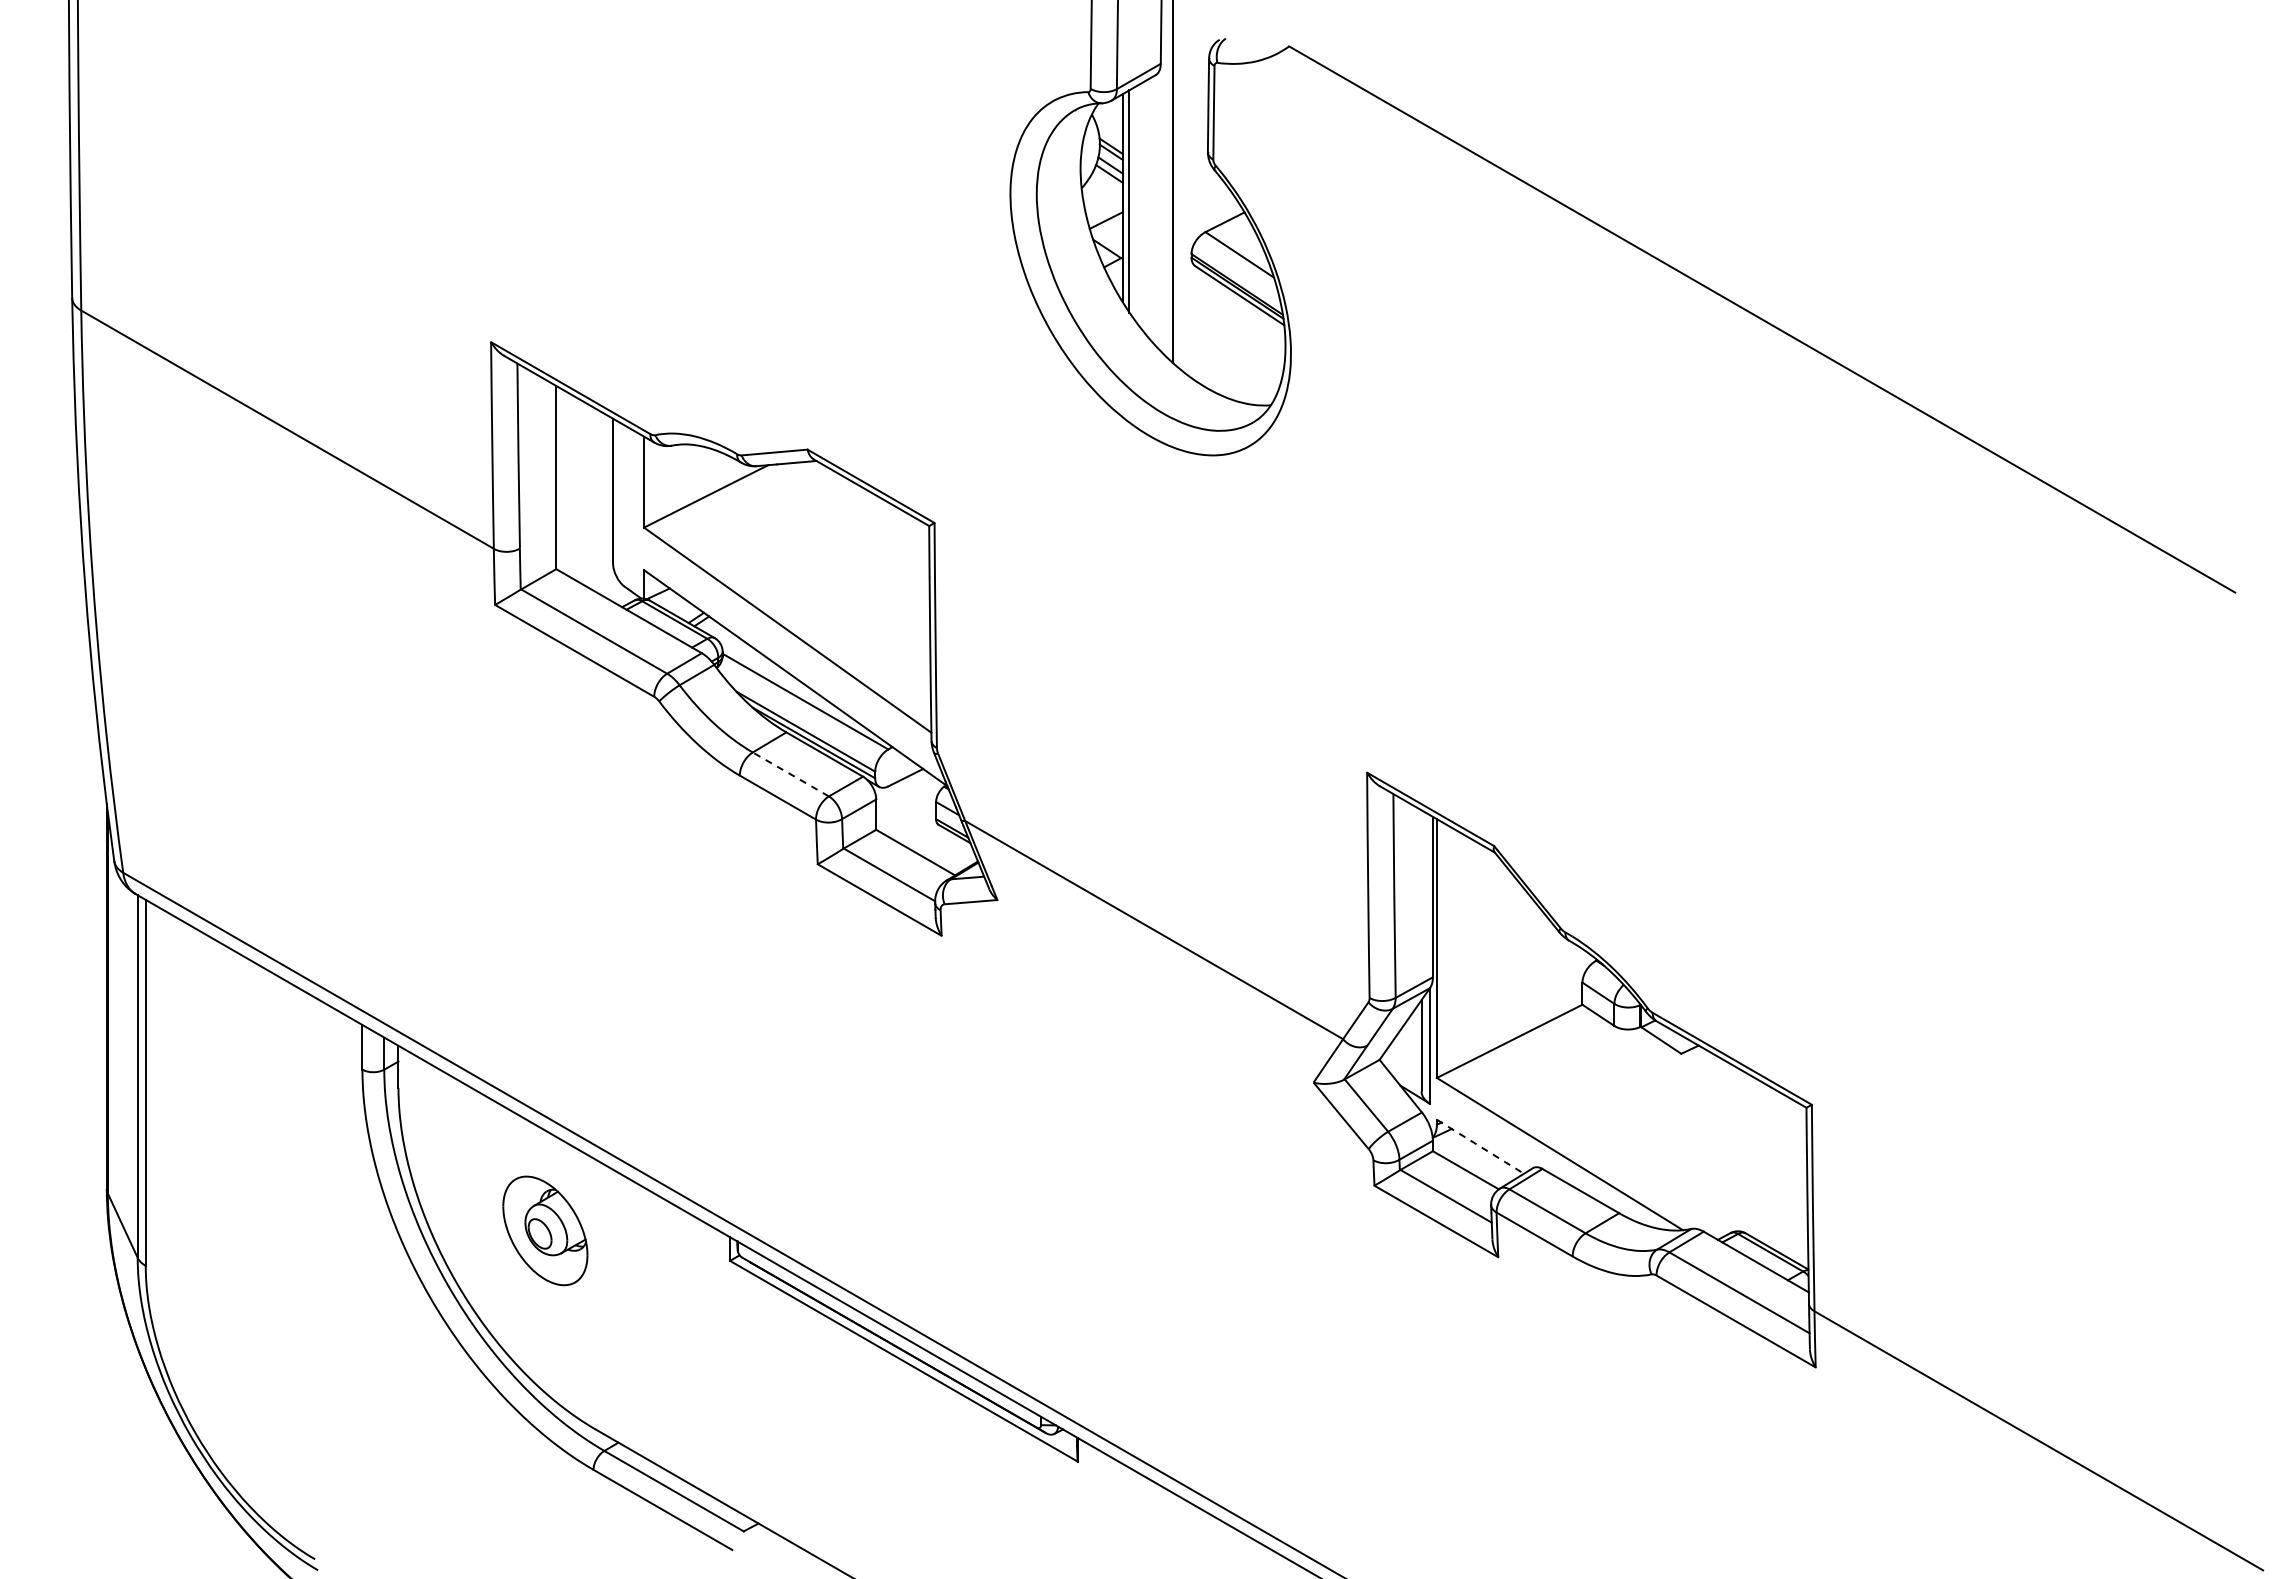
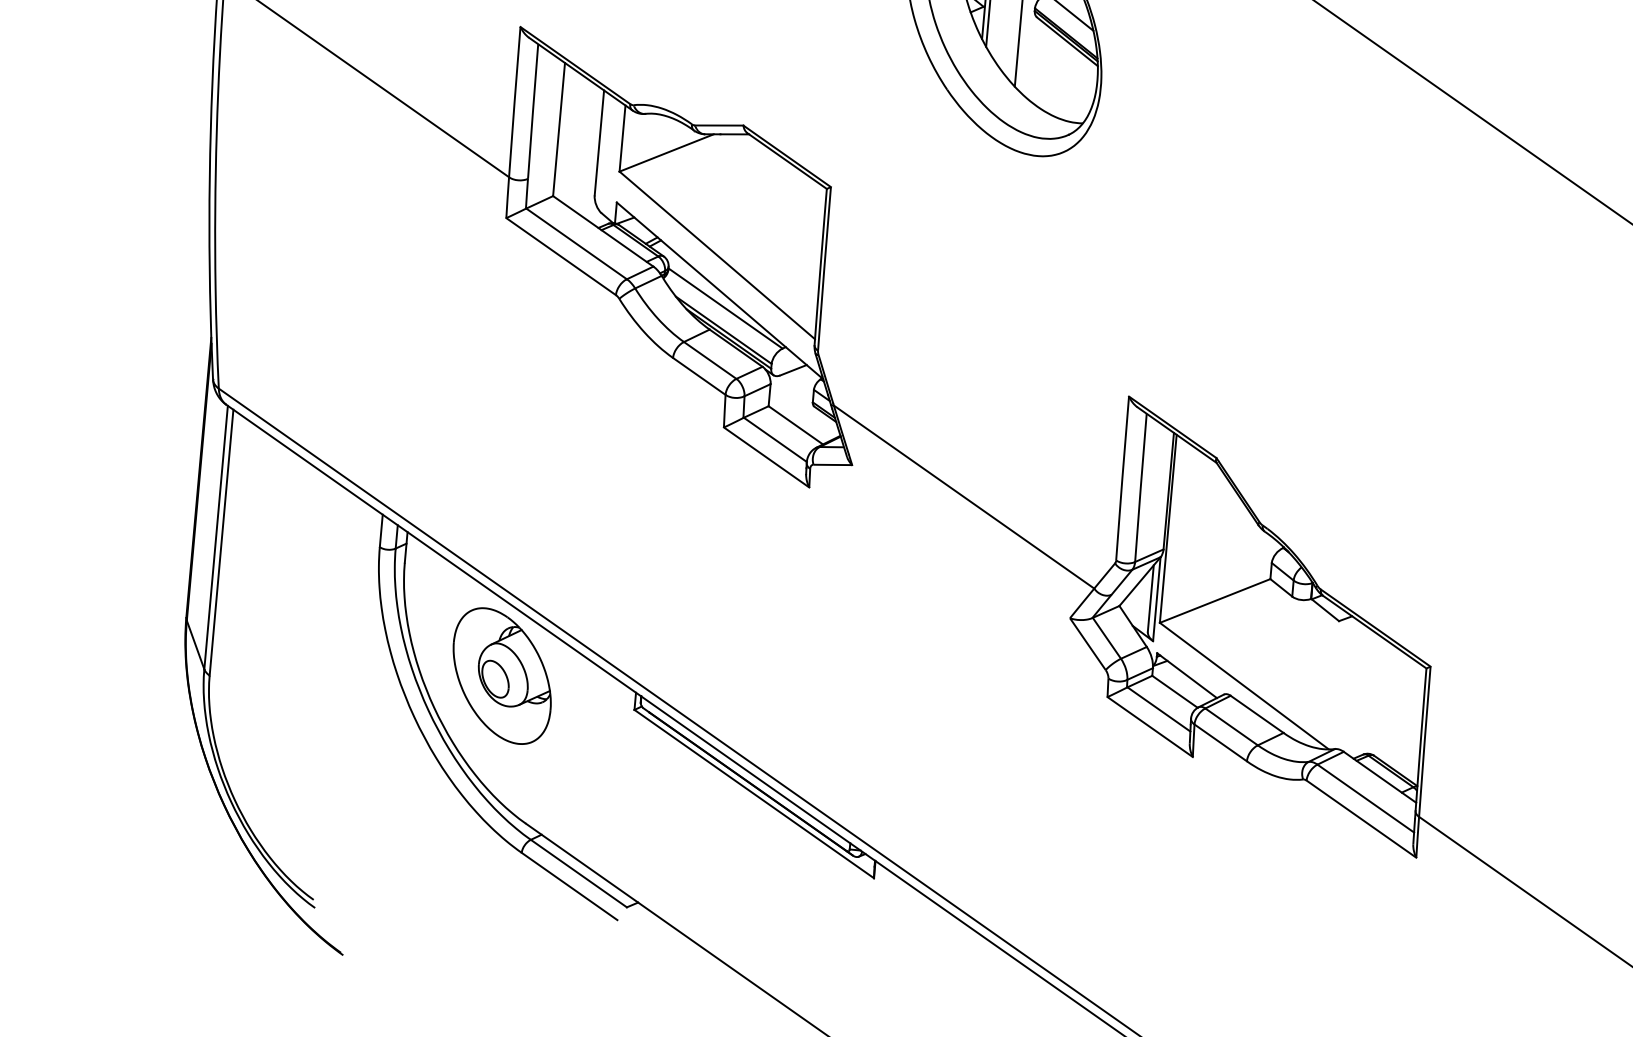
line: (790, 774) -> (709, 360), dashed -> solid
line: (1480, 1147) -> (1187, 676), dashed -> solid
part: (545, 1230) -> (502, 675), size x1.67

